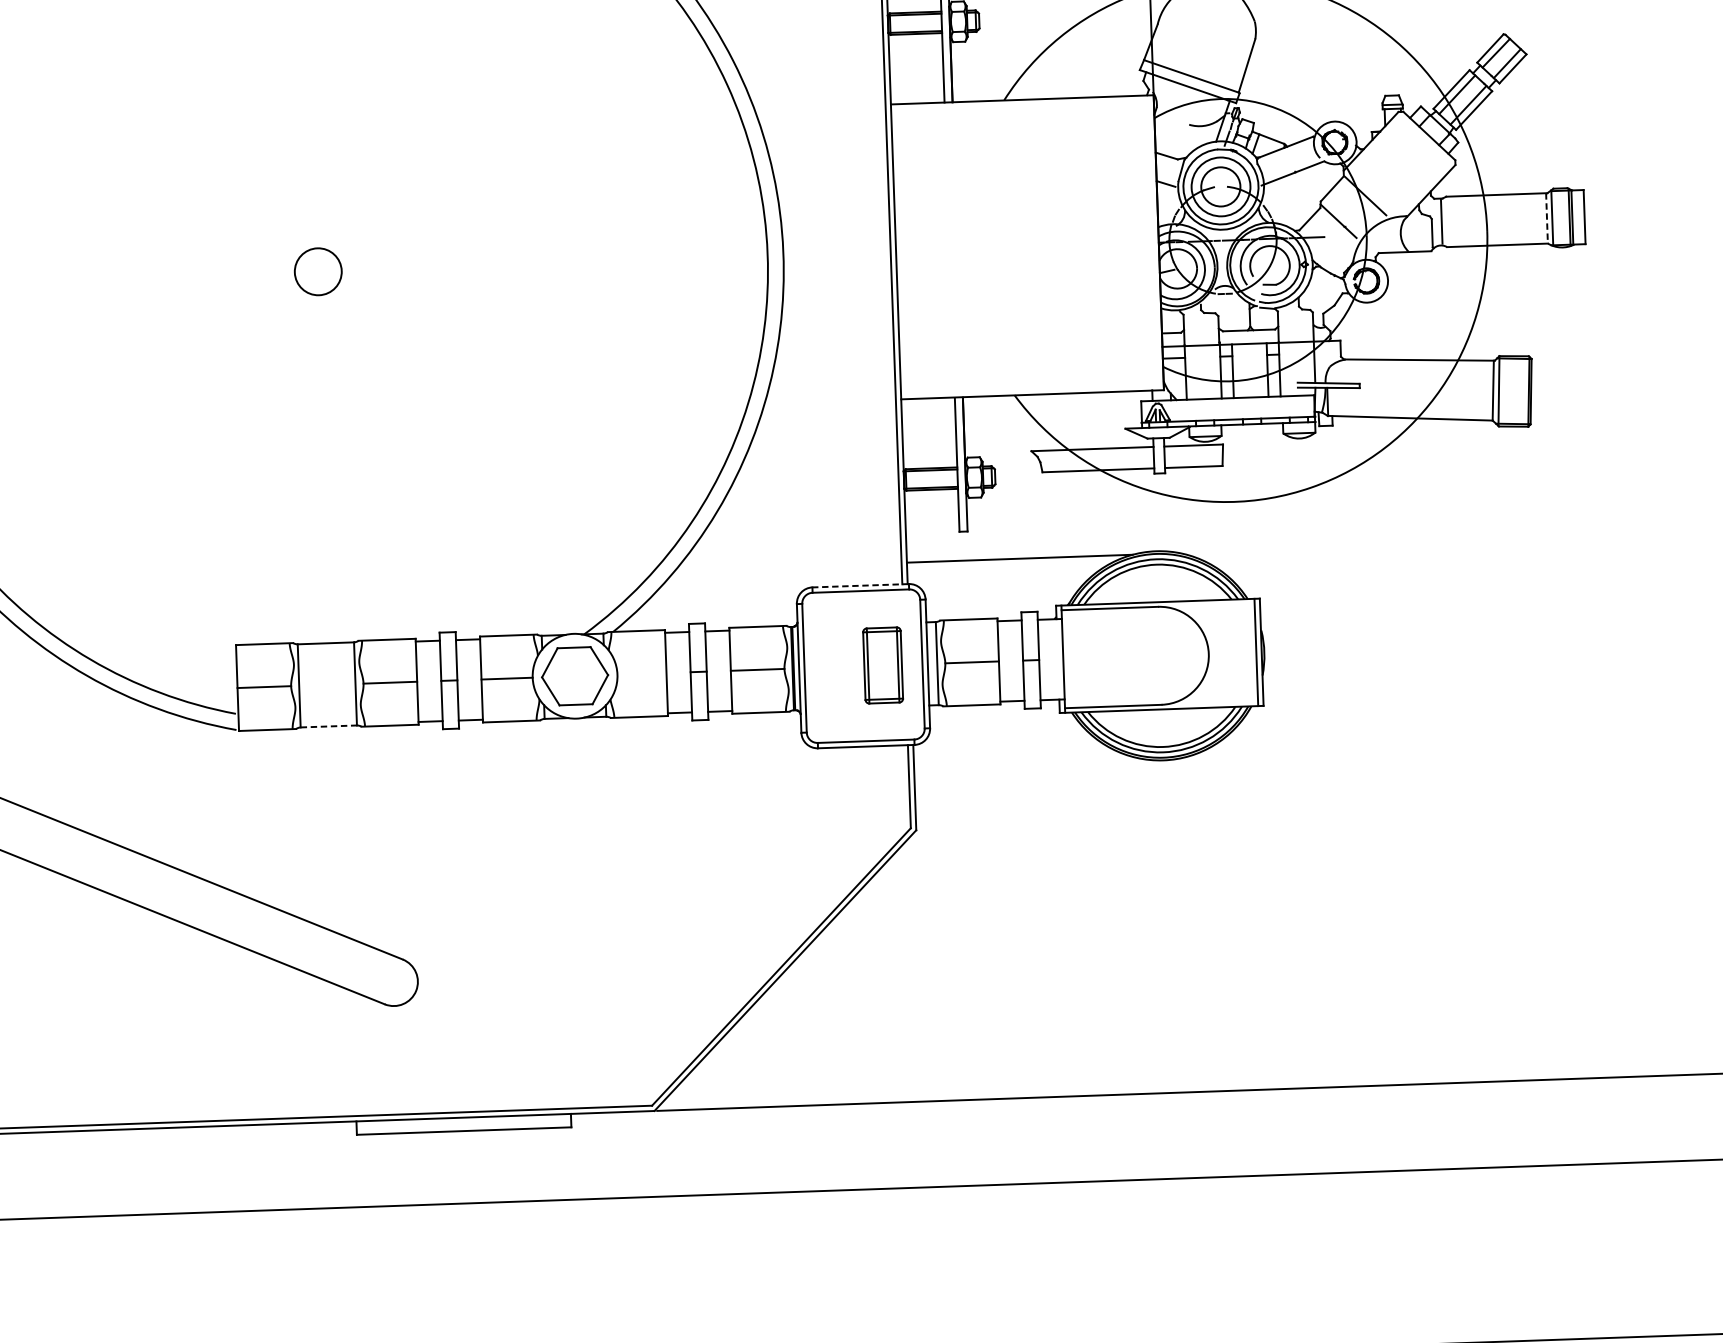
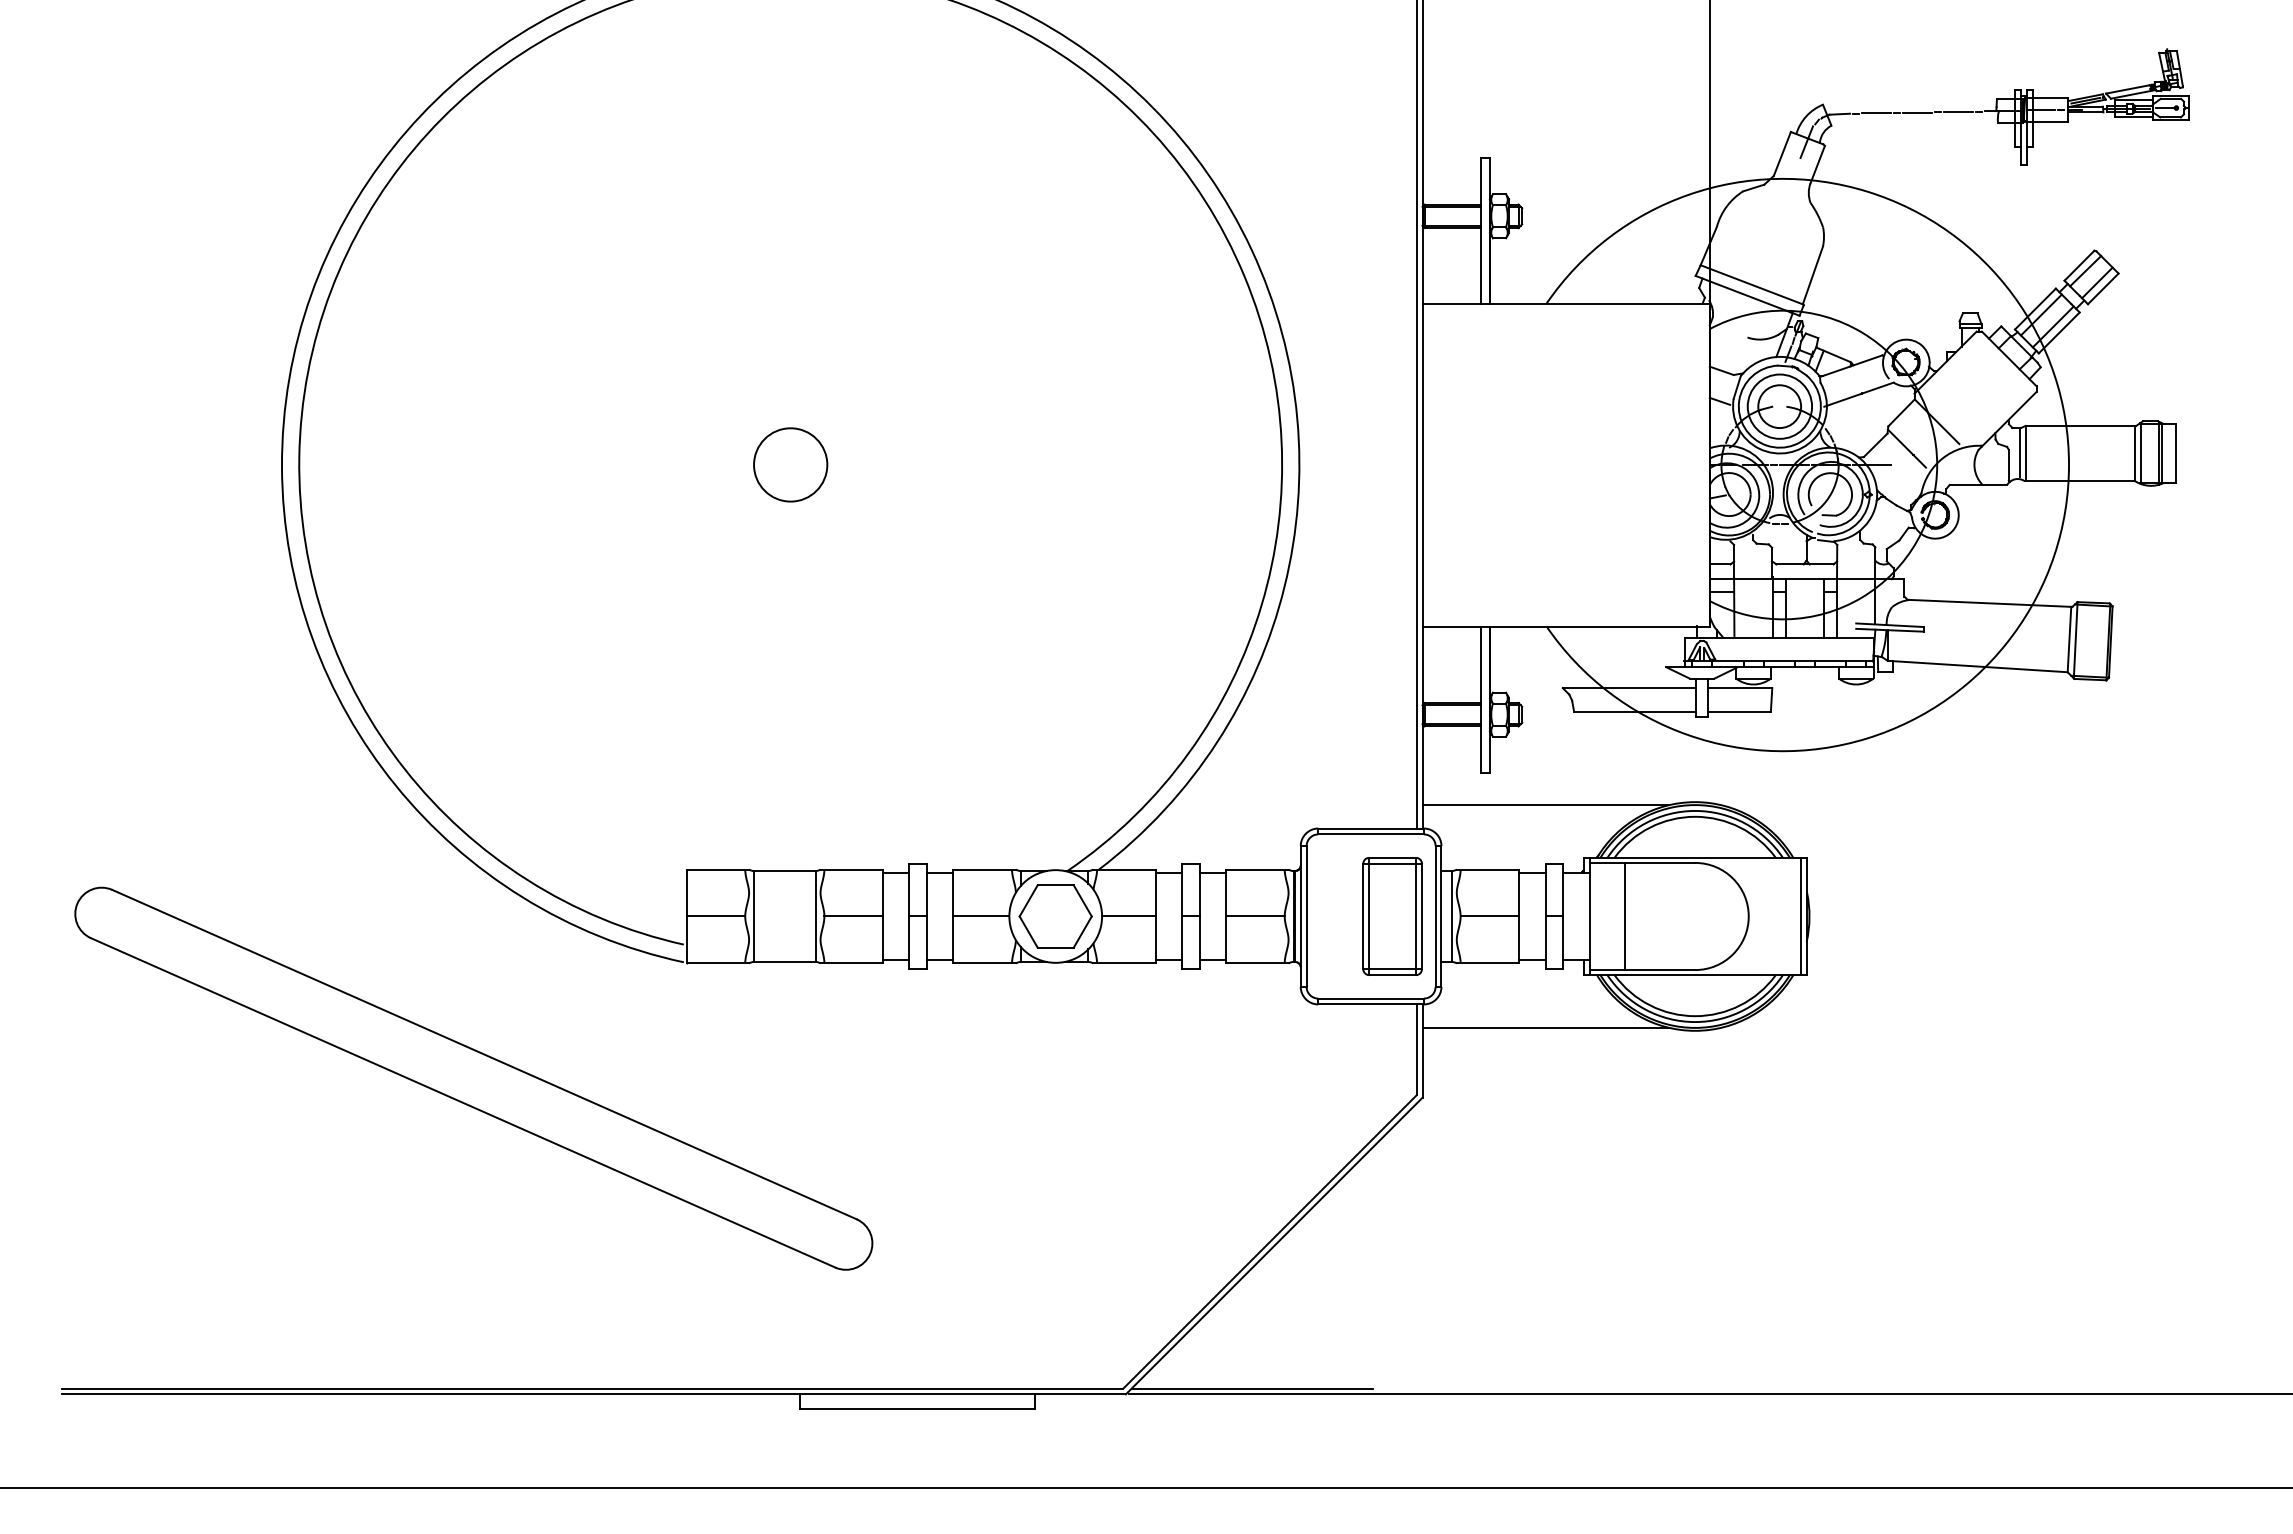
line: (1546, 218) -> (2134, 453), dashed -> solid
line: (1448, 221) -> (2026, 453), added
circle: (318, 271) -> (790, 464), size x1.43
line: (861, 585) -> (1371, 828), dashed -> solid
line: (1095, 658) -> (1624, 916), added
part: (883, 665) -> (1392, 916), size x1.43
line: (641, 673) -> (1128, 916), added
line: (328, 726) -> (784, 961), dashed -> solid
line: (1026, 762) -> (1545, 1027), added
line: (769, 1101) -> (1251, 1388), added

